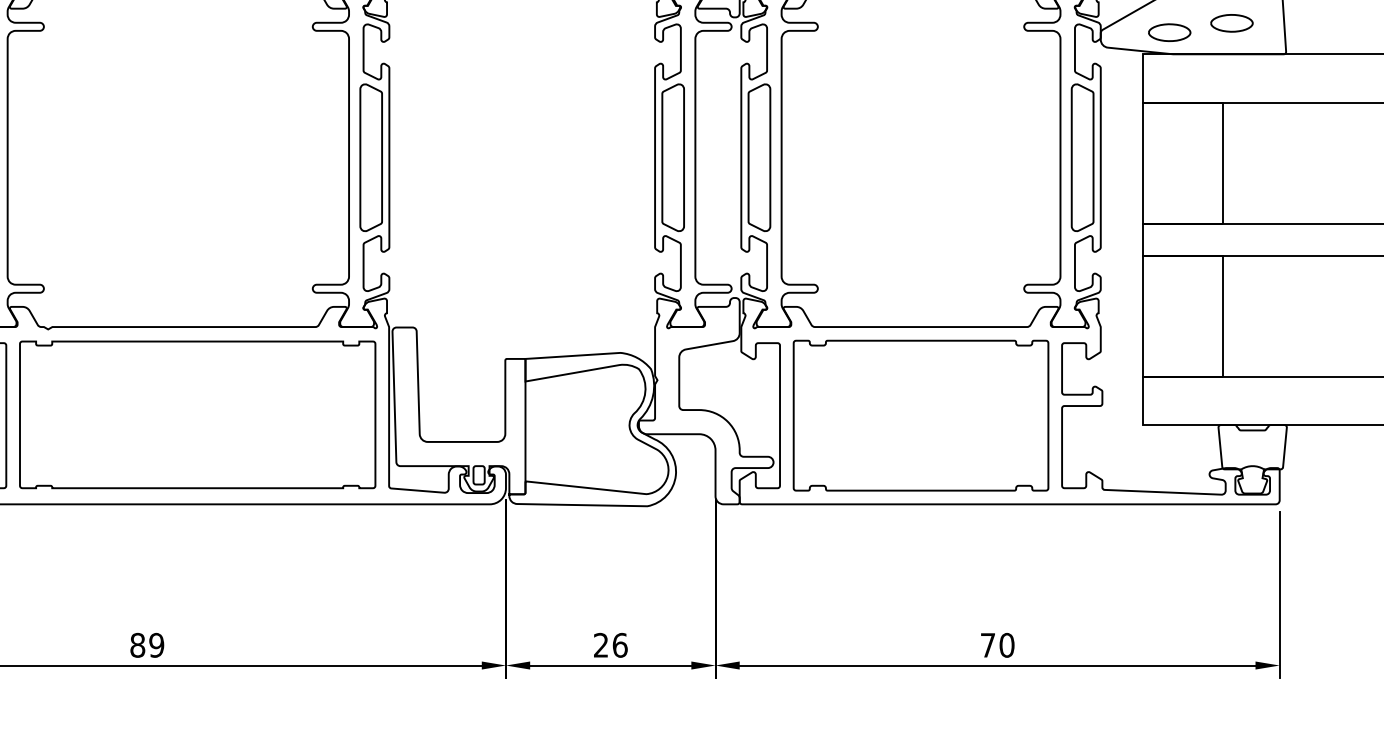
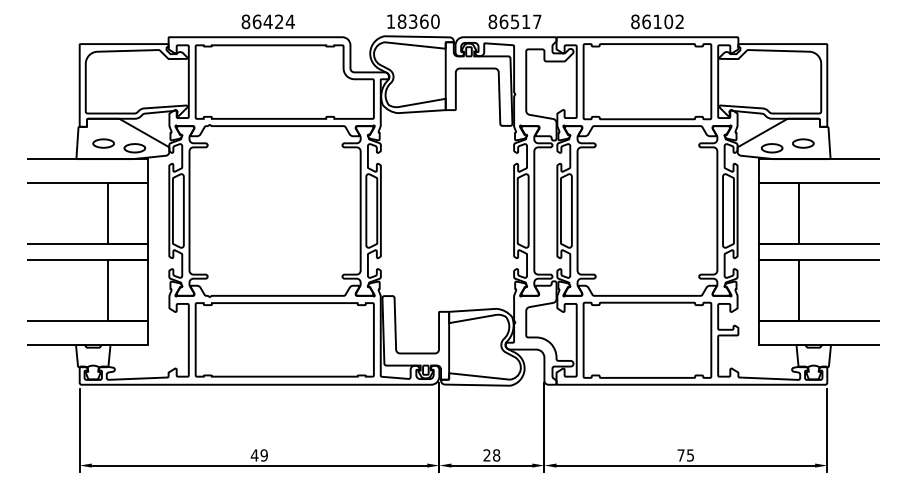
text: (137, 645) -> (254, 455), 89 -> 49
text: (619, 645) -> (496, 455), 26 -> 28
text: (1006, 645) -> (690, 455), 70 -> 75

